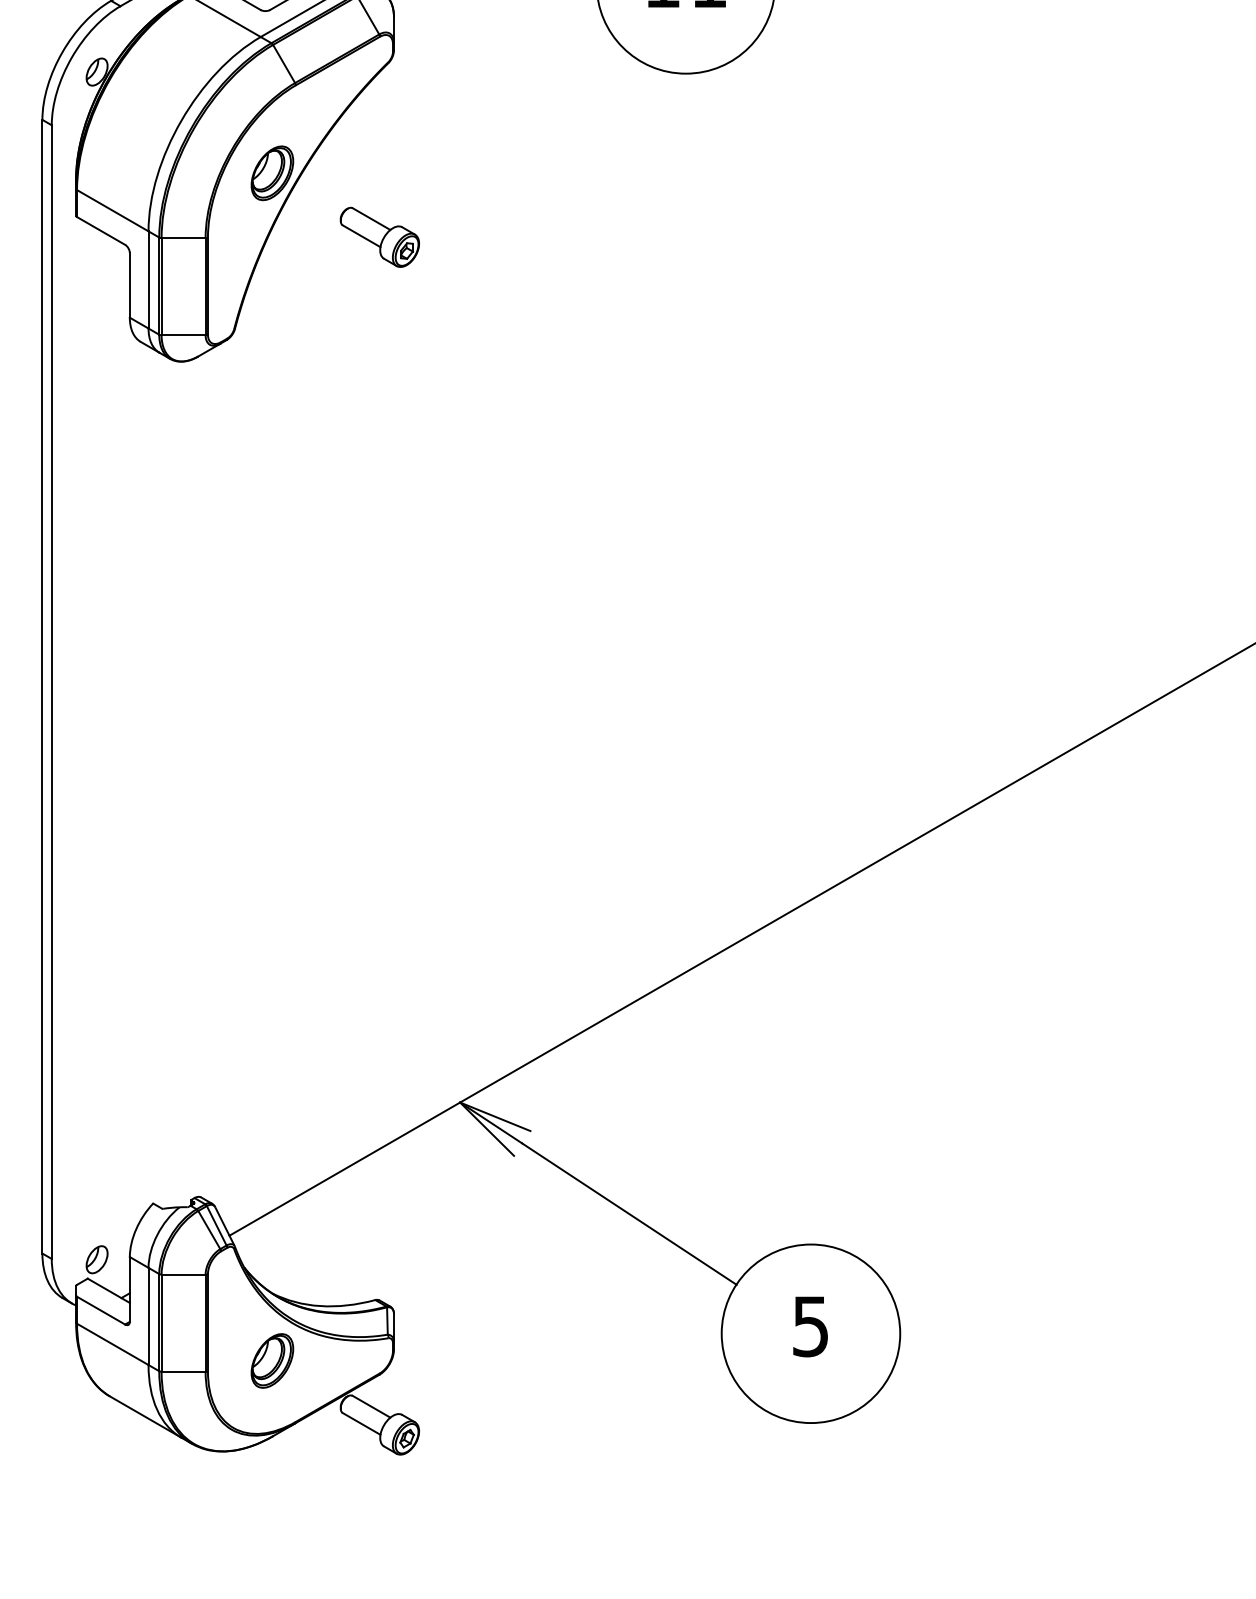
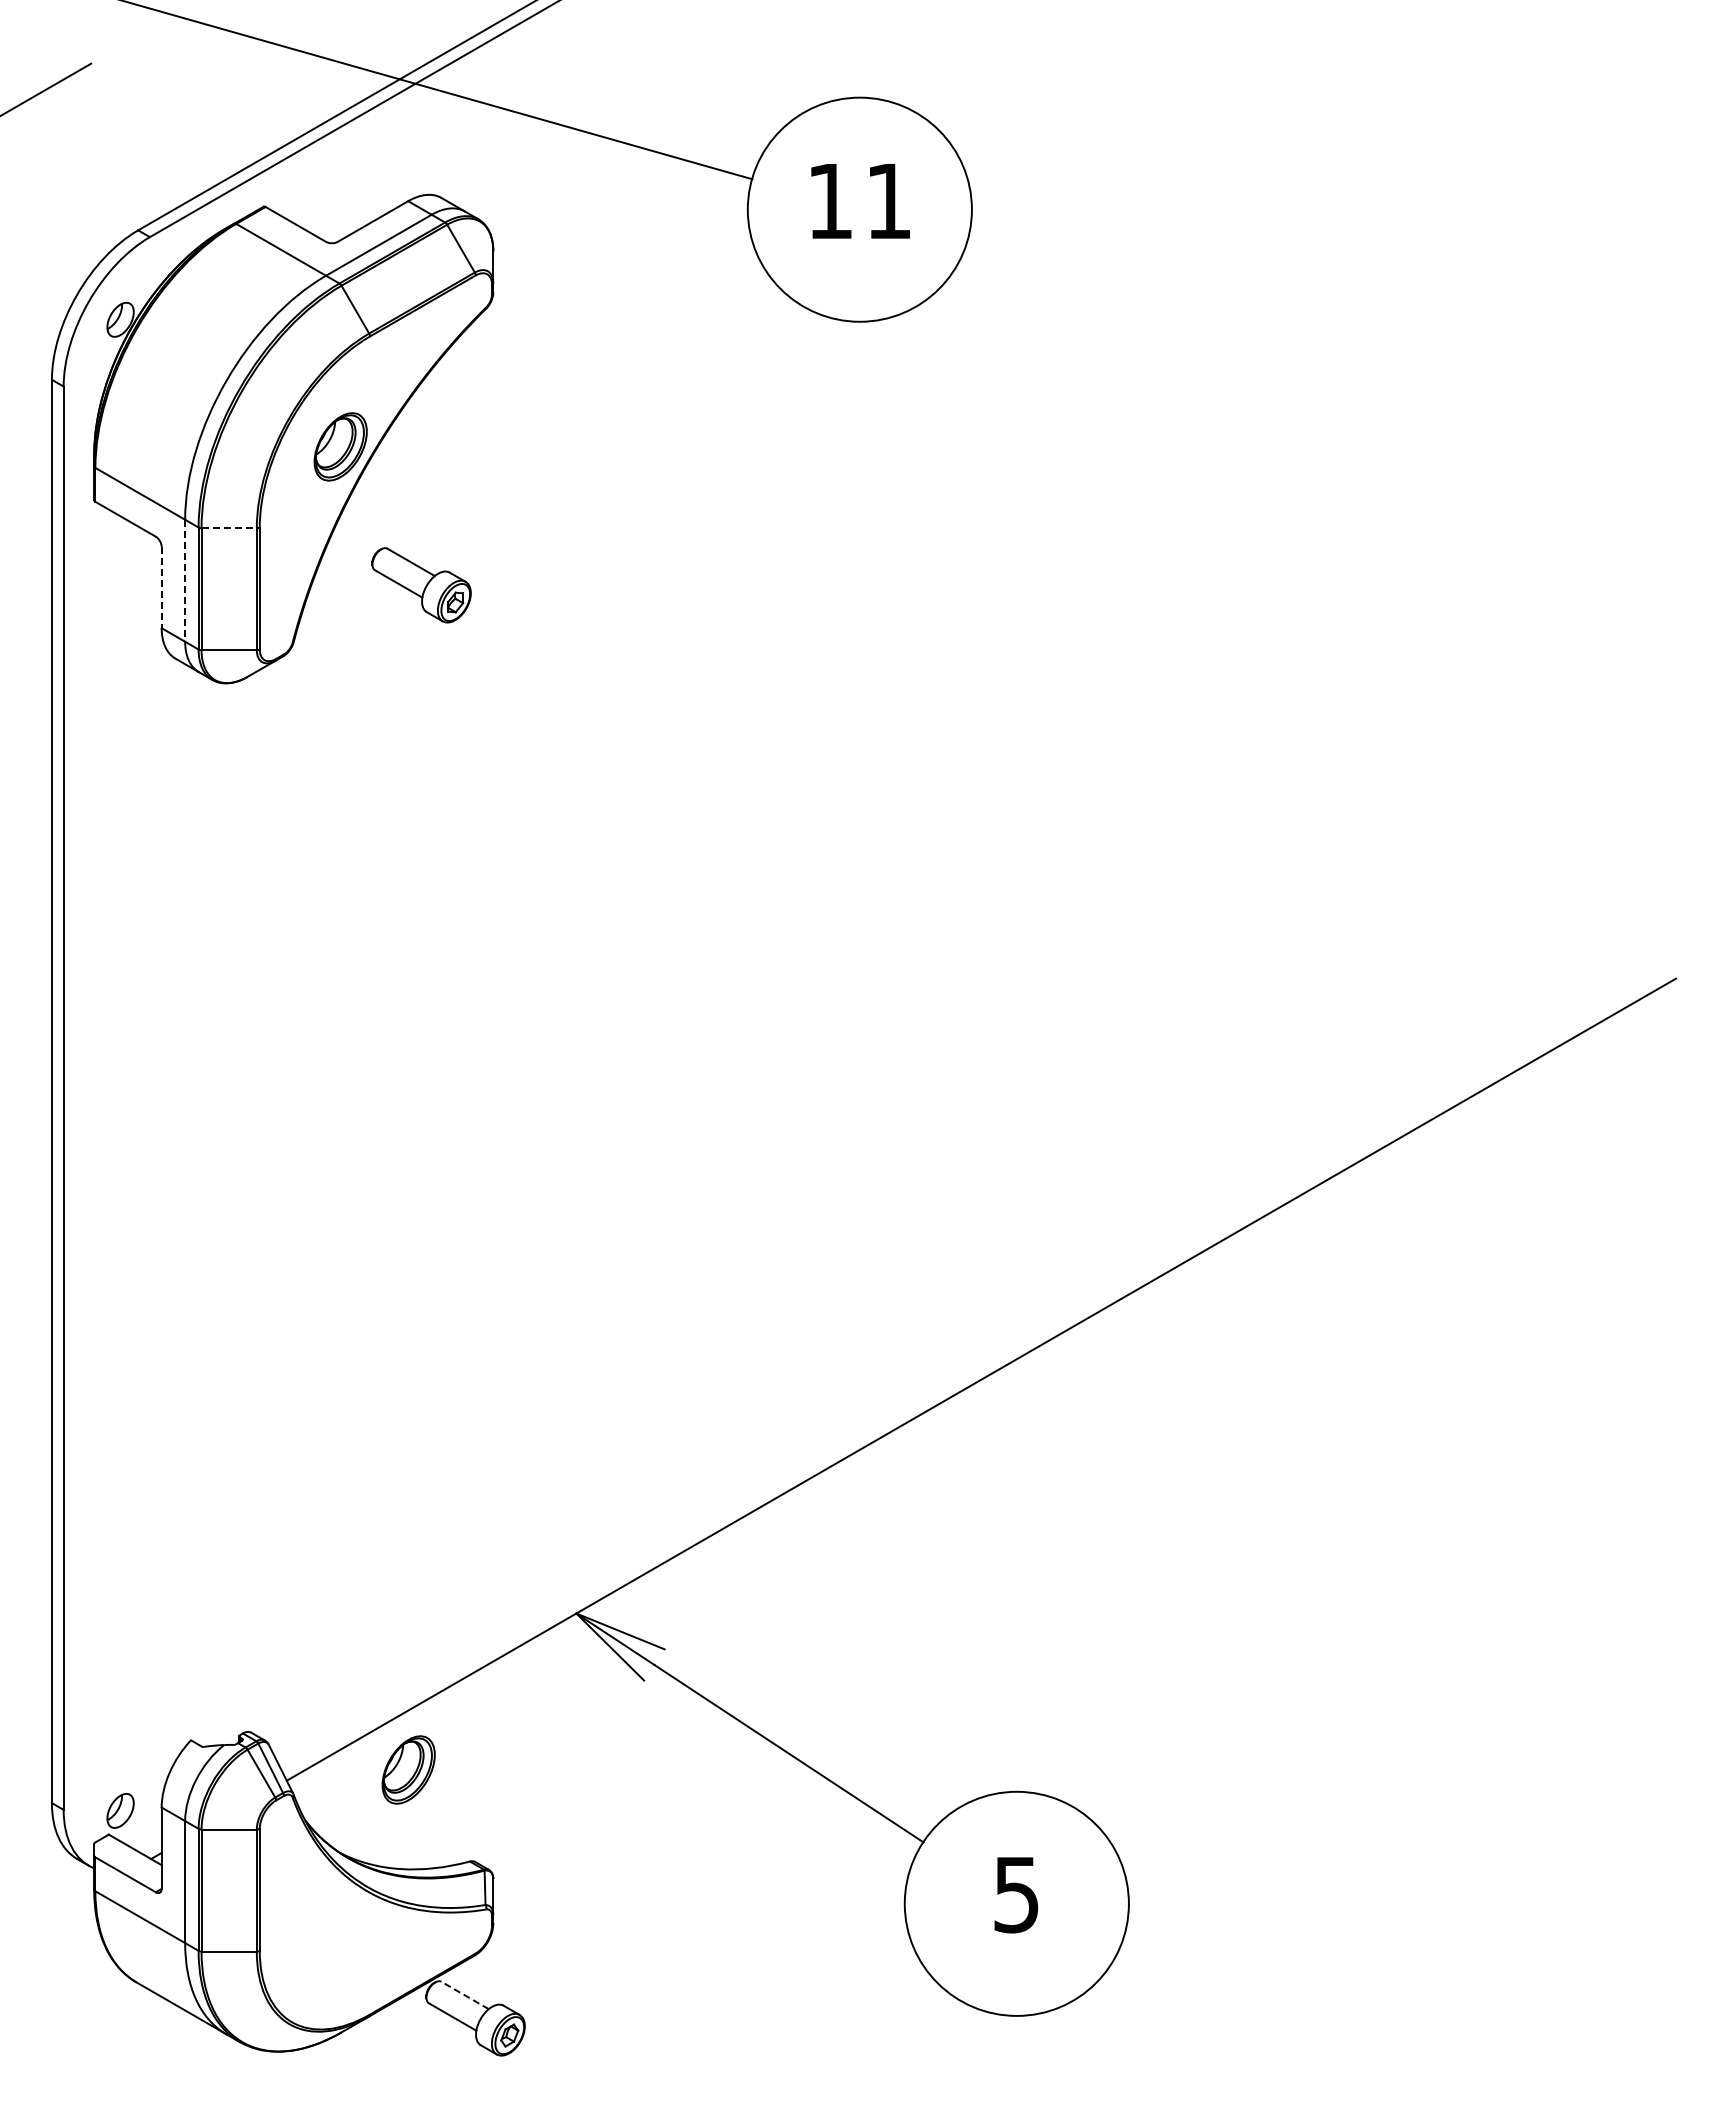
part: (379, 237) -> (421, 585), moved
line: (183, 238) -> (229, 528), solid -> dashed
line: (148, 279) -> (185, 580), solid -> dashed
line: (129, 285) -> (161, 587), solid -> dashed
part: (272, 1360) -> (408, 1769), moved
line: (371, 1406) -> (464, 1995), solid -> dashed

